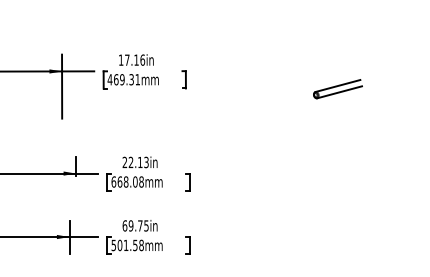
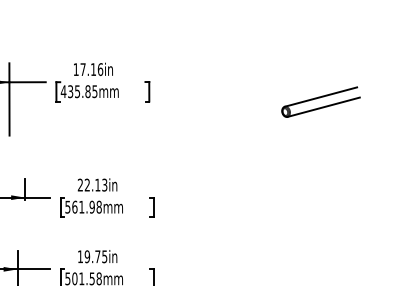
text: (126, 79) -> (82, 91), 469.31mm -> 435.85mm
part: (337, 89) -> (320, 102), size x1.43
text: (124, 181) -> (79, 206), 668.08mm -> 561.98mm
text: (124, 225) -> (79, 256), 69.75in -> 19.75in

